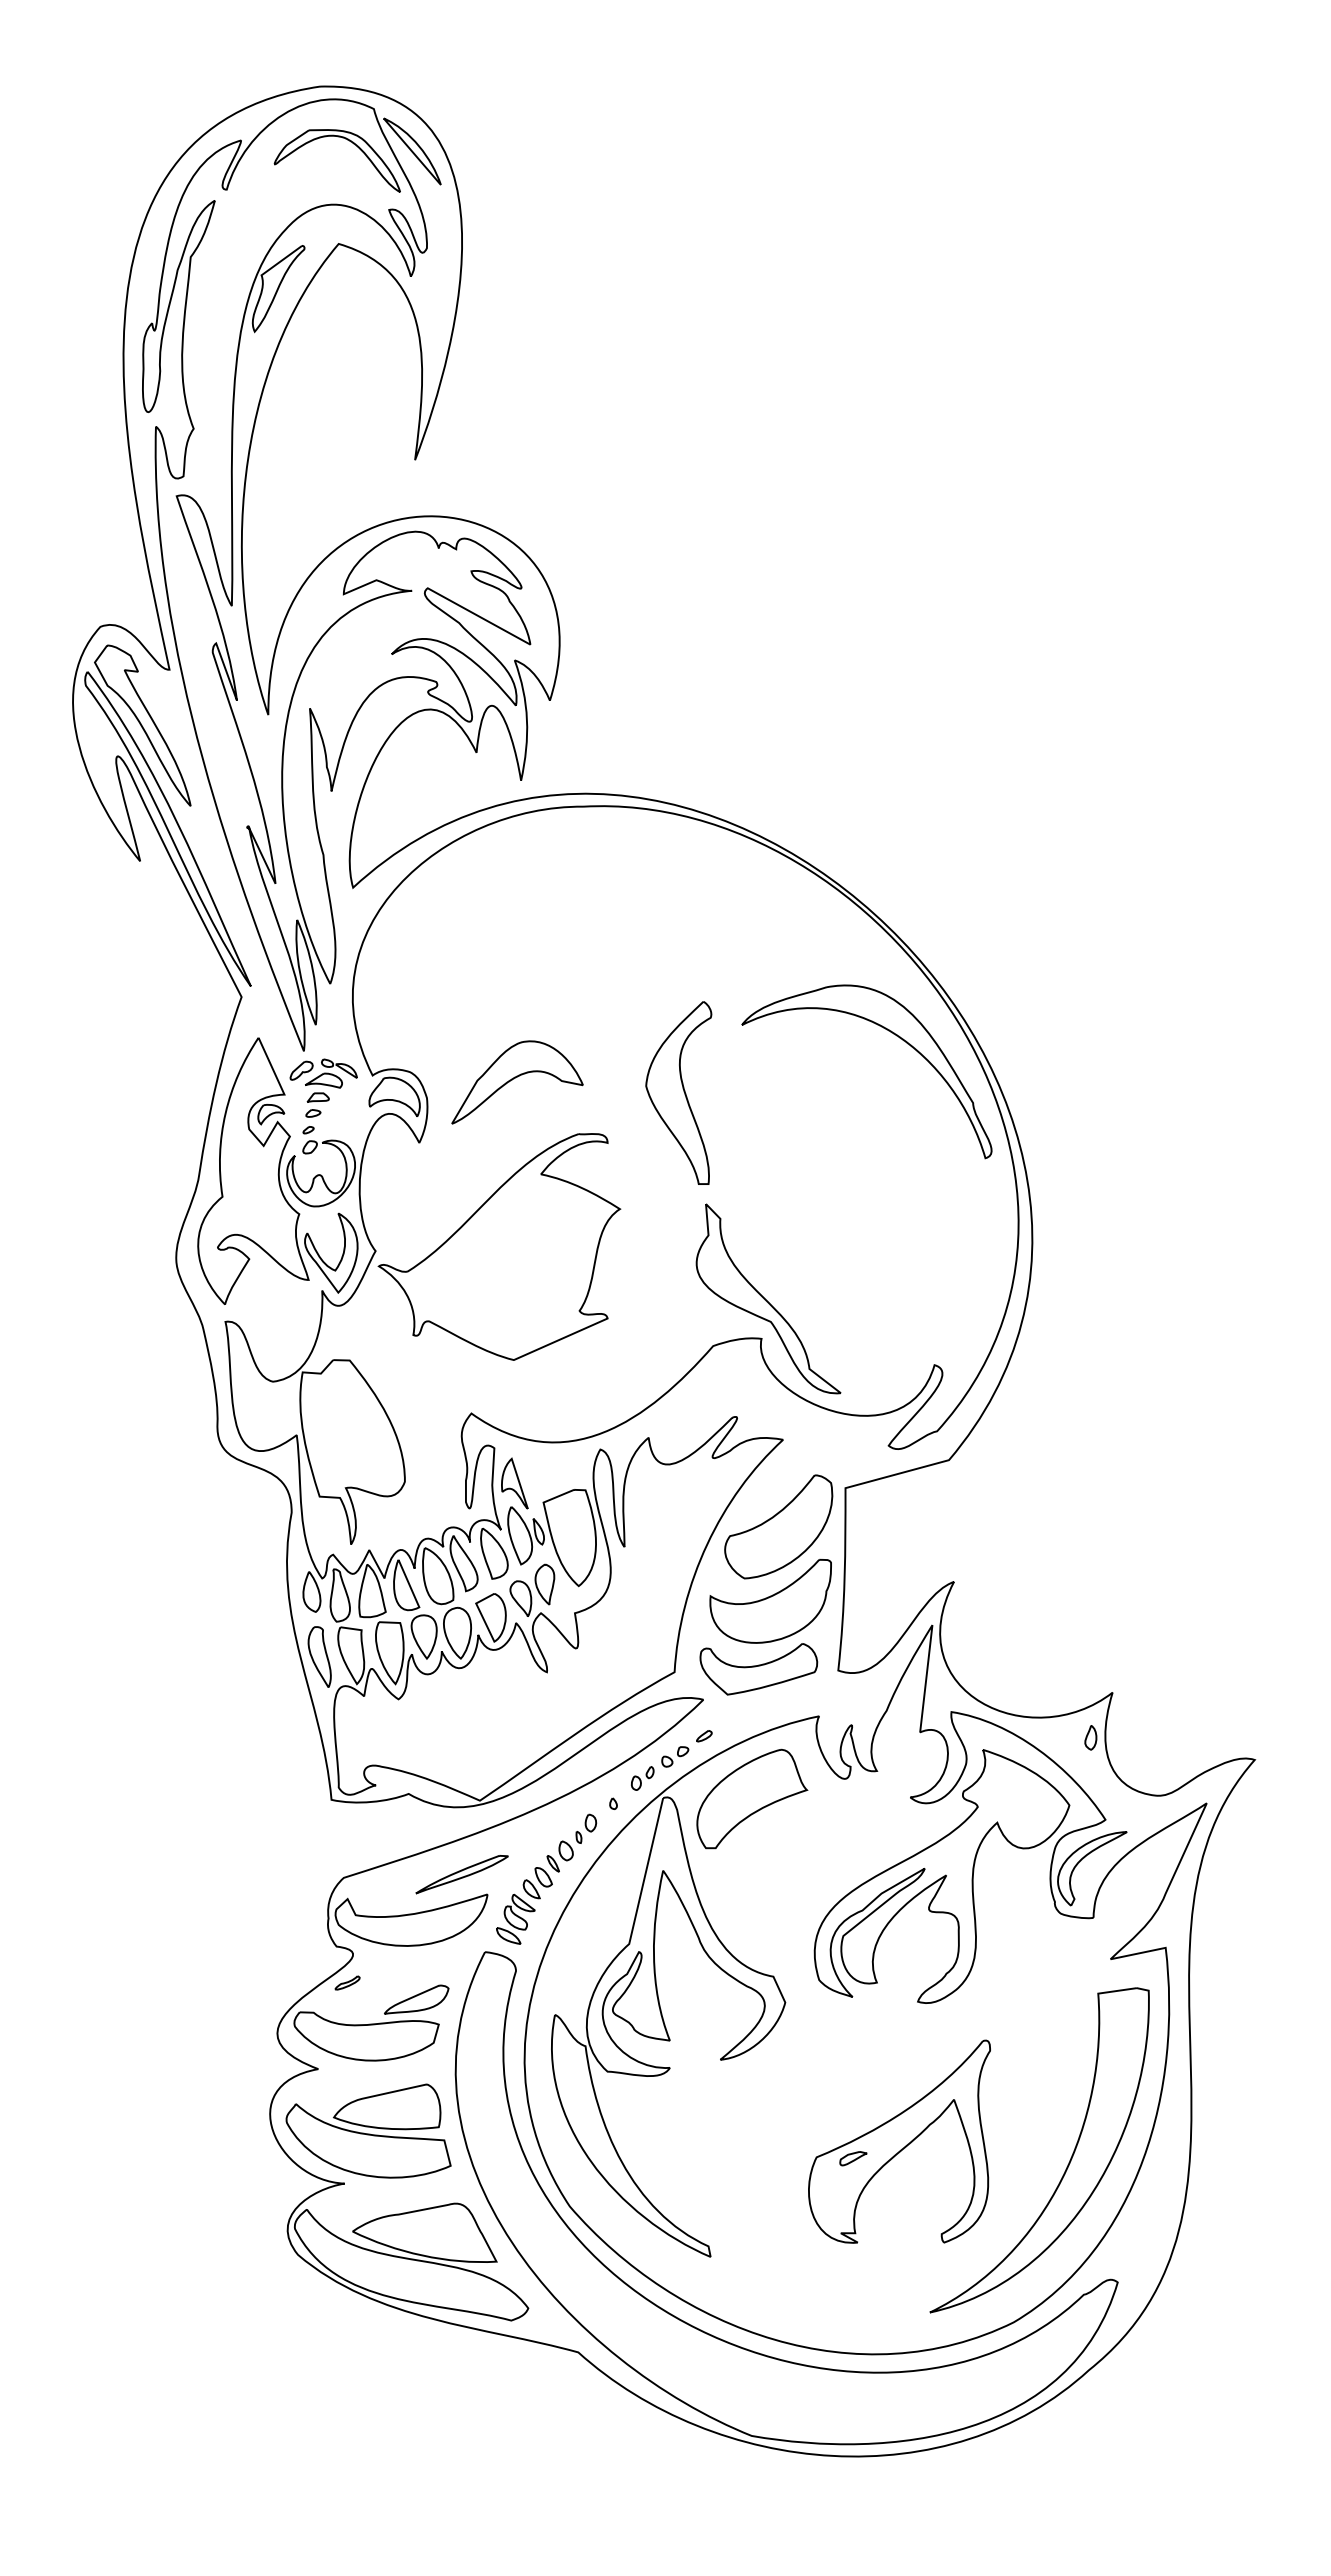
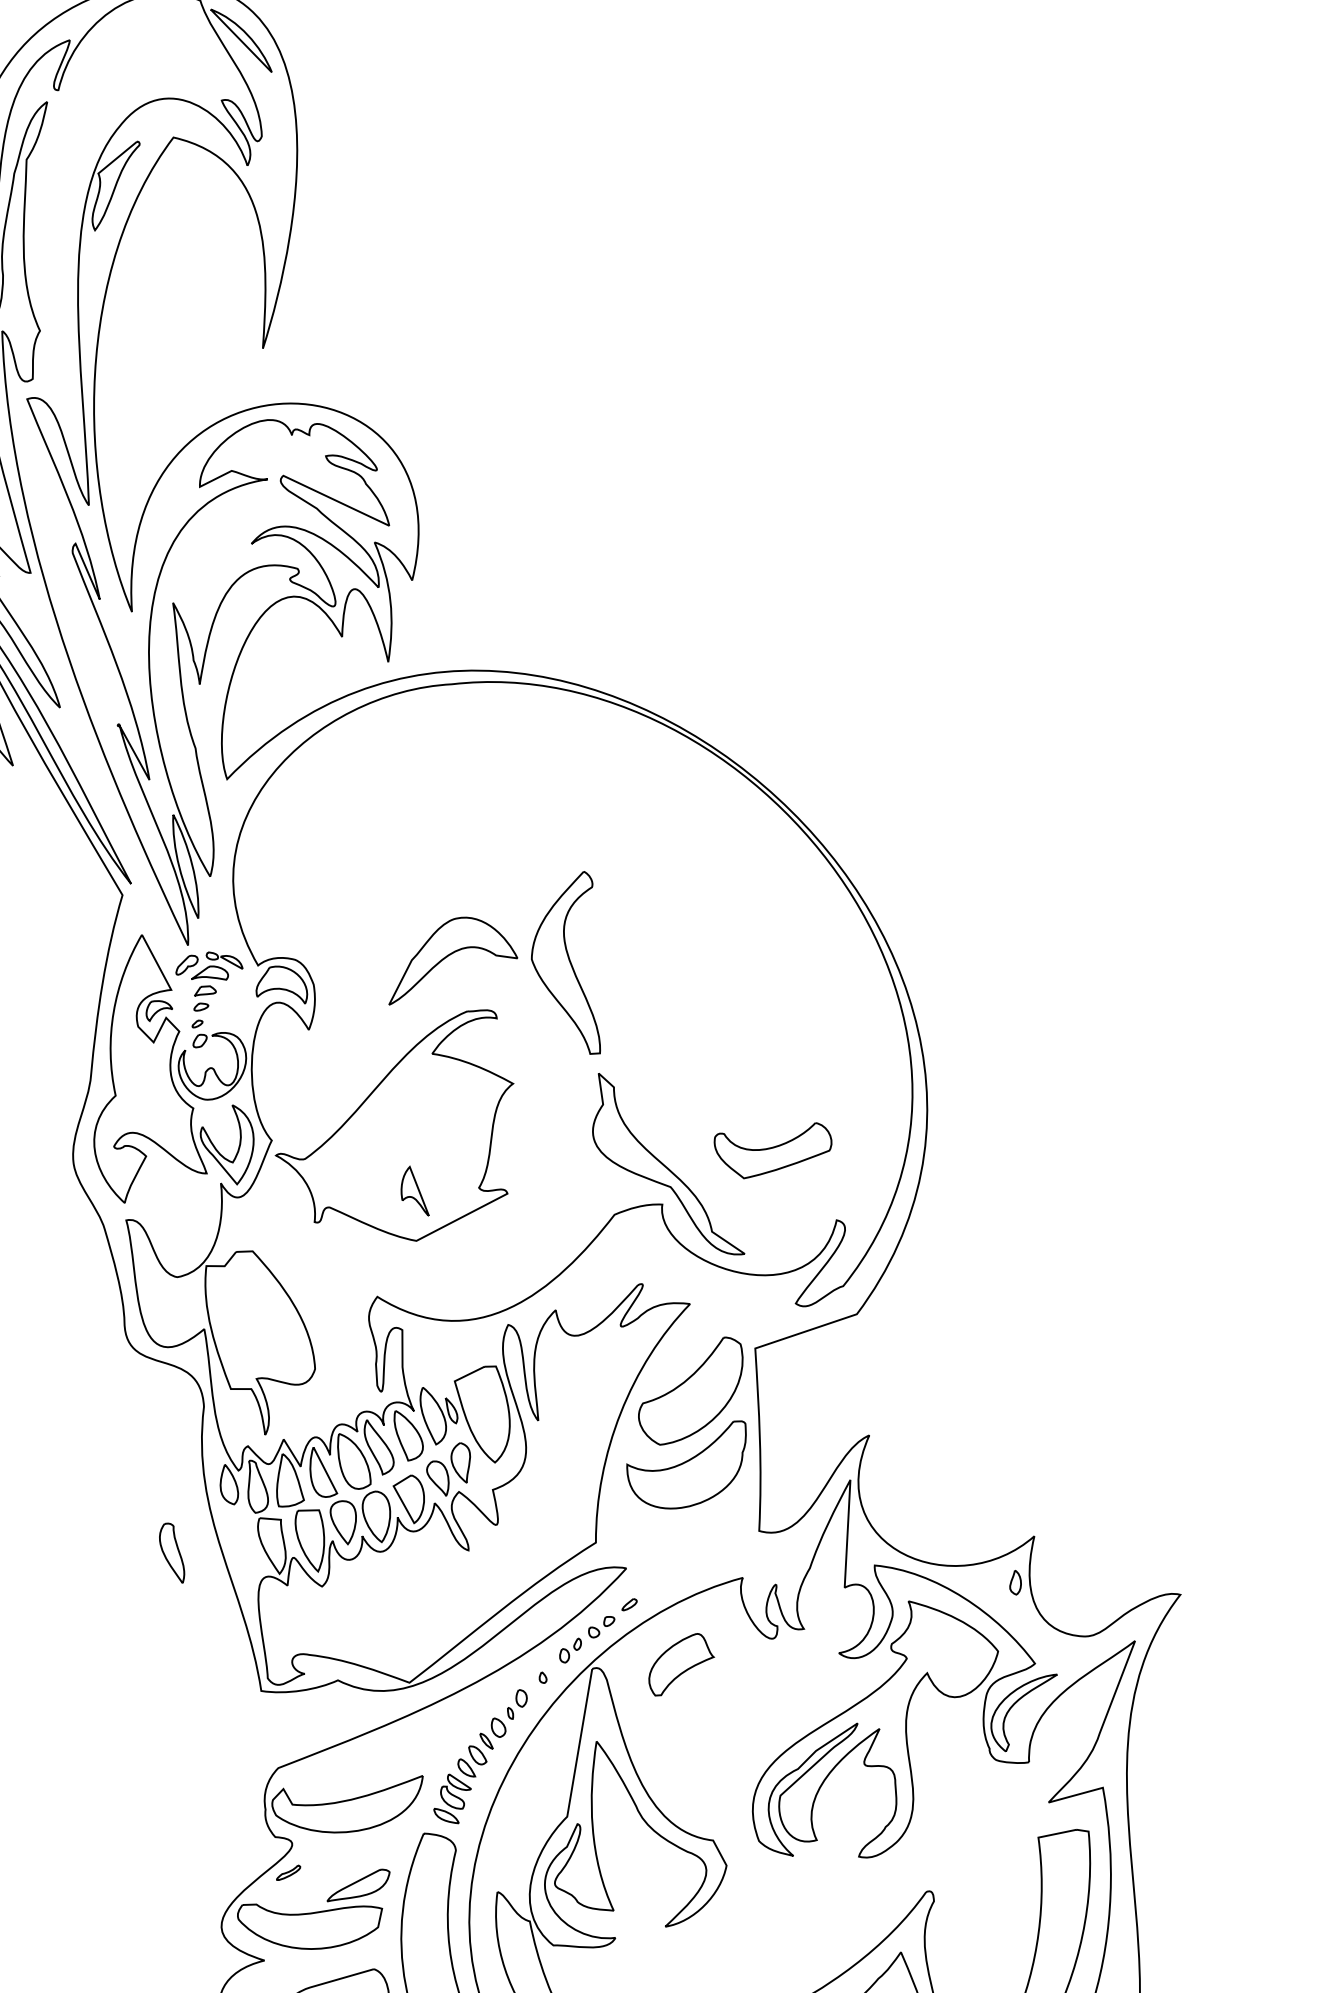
part: (342, 138) -> (170, 32), removed
part: (888, 1031) -> (770, 890), removed
part: (517, 1082) -> (451, 959), moved
part: (514, 1483) -> (414, 1191), moved
part: (319, 1656) -> (171, 1552), moved
part: (758, 1669) -> (773, 1151), moved
part: (752, 1798) -> (681, 1663), size x0.6
part: (461, 1874) -> (395, 1757), removed

